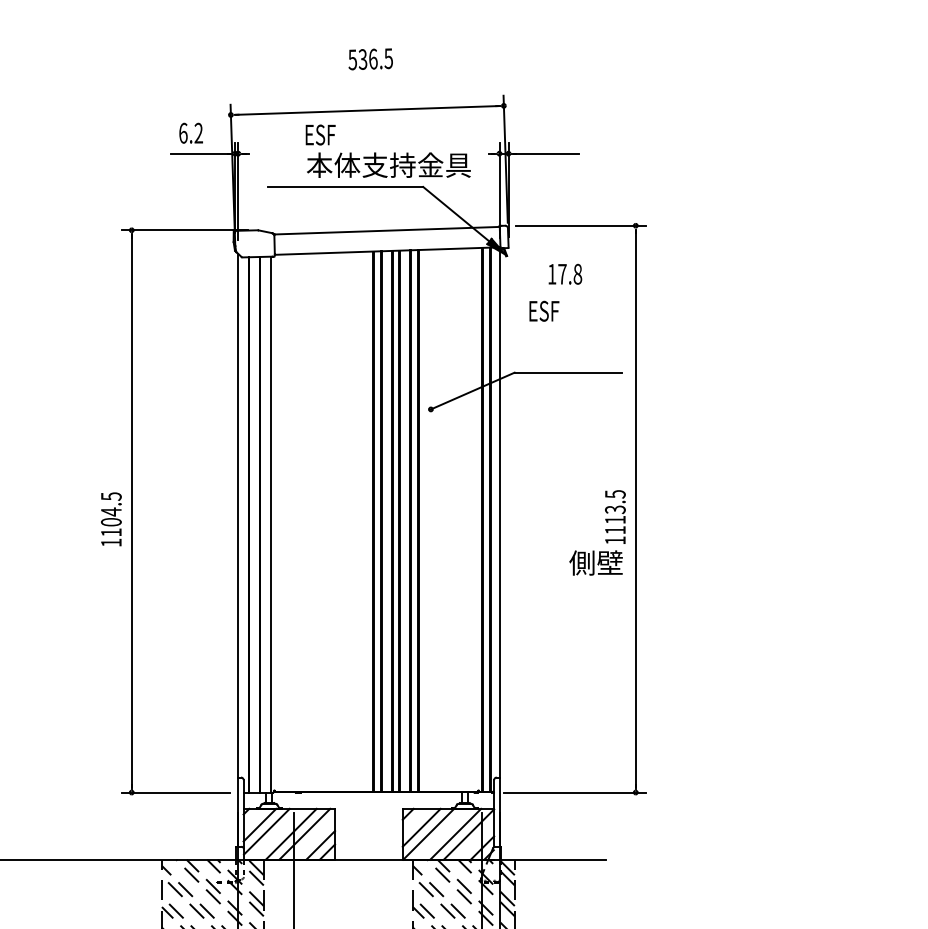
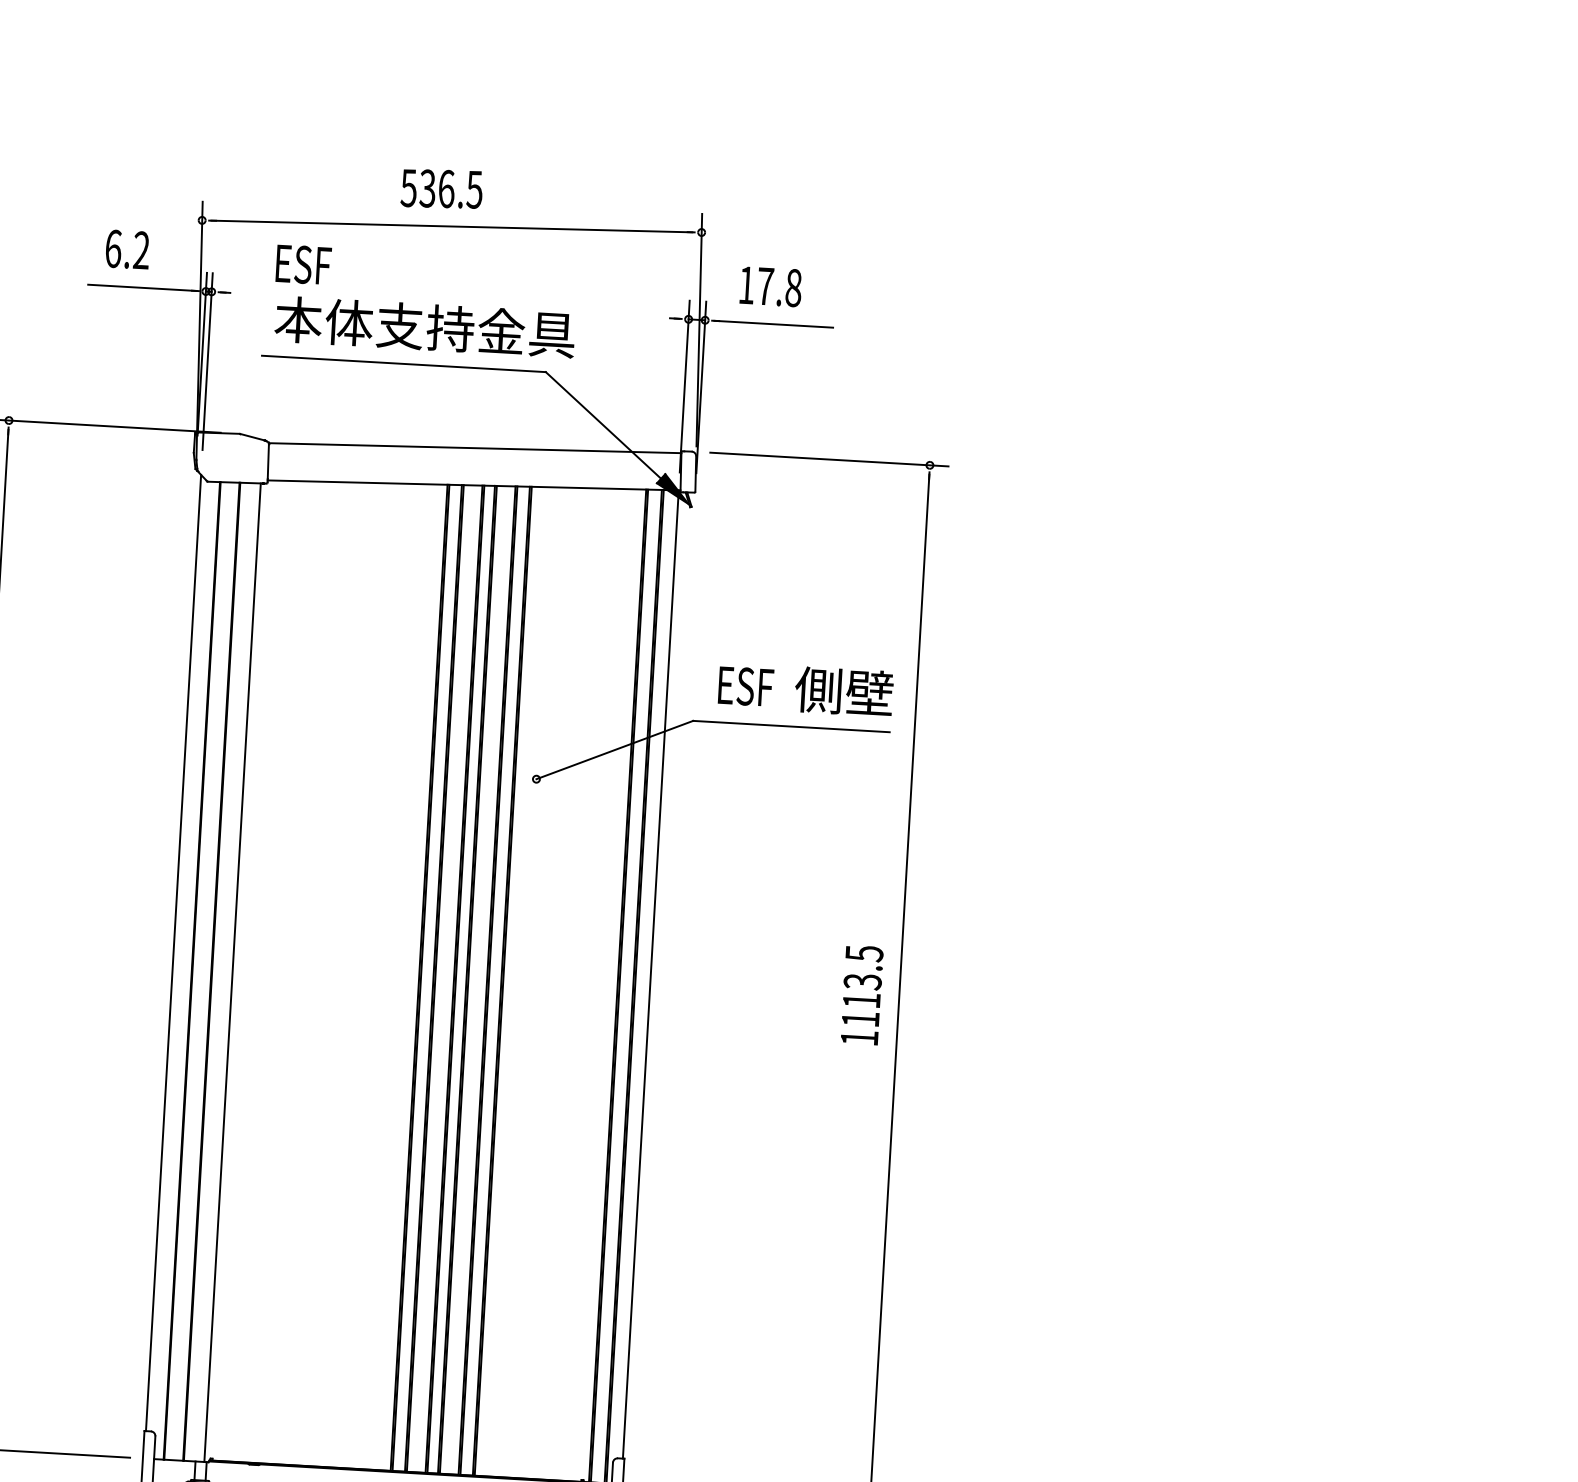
text: (370, 59) -> (441, 189), moved
text: (387, 150) -> (424, 300), moved
text: (565, 273) -> (771, 285), moved
text: (544, 310) -> (746, 685), moved
text: (595, 562) -> (843, 690), moved

